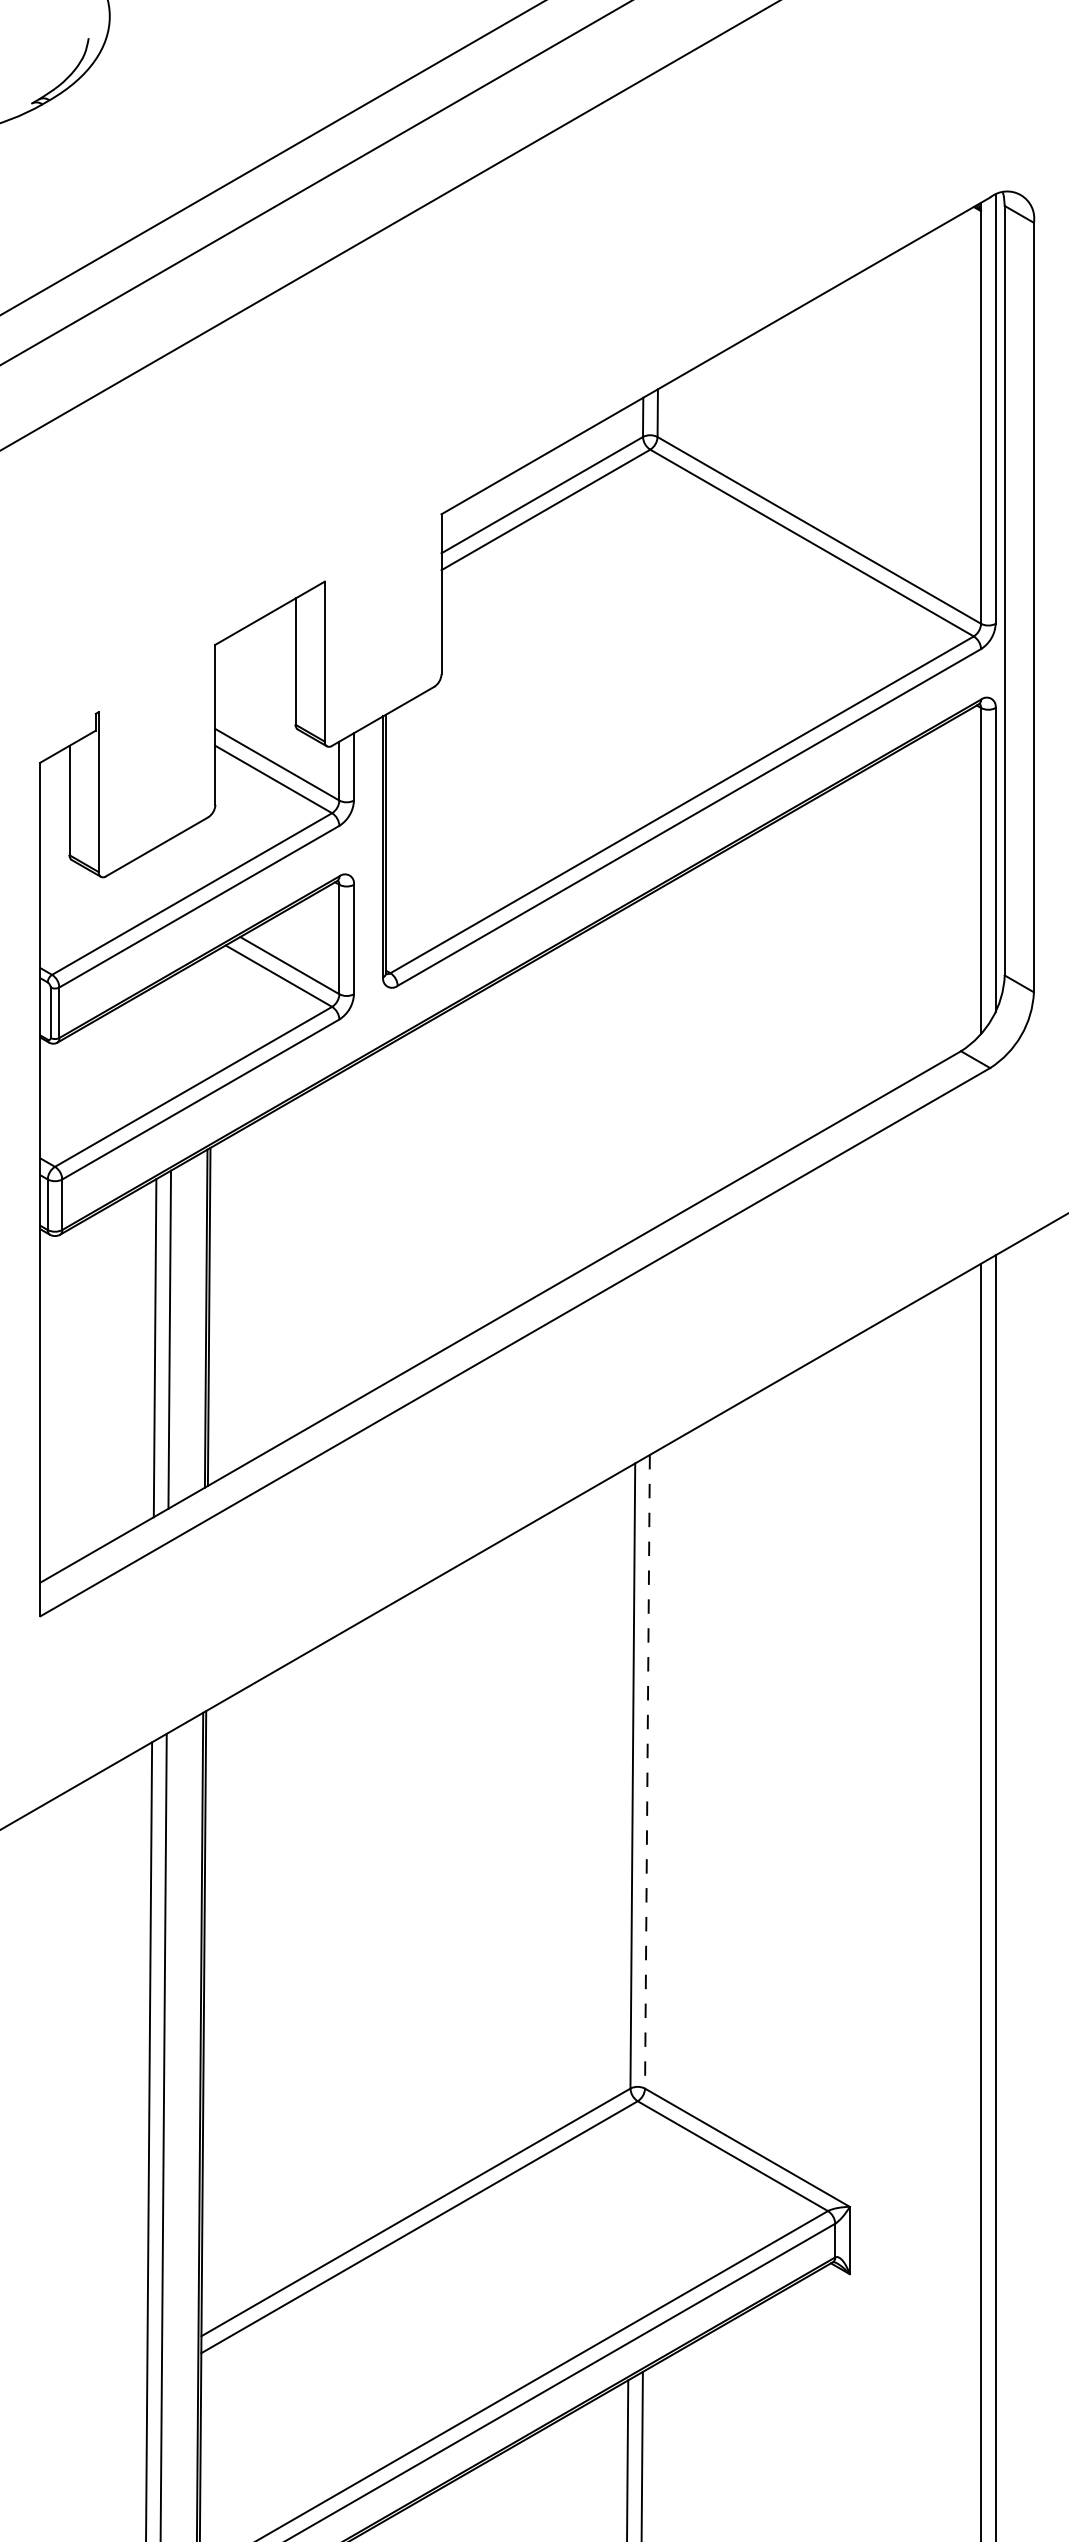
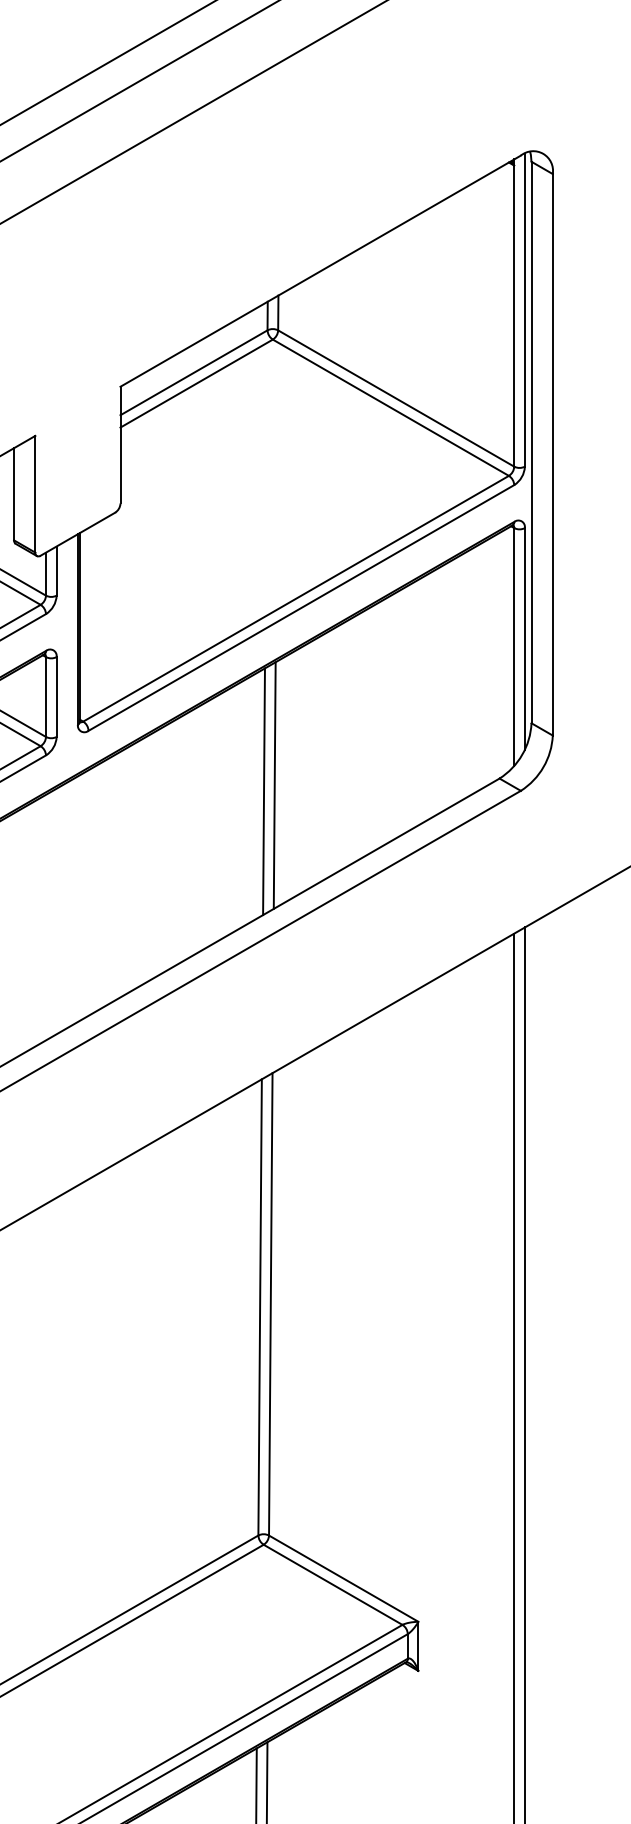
line: (652, 1060) -> (274, 785), added
line: (637, 1069) -> (263, 791), added
line: (647, 1771) -> (270, 1304), dashed -> solid

